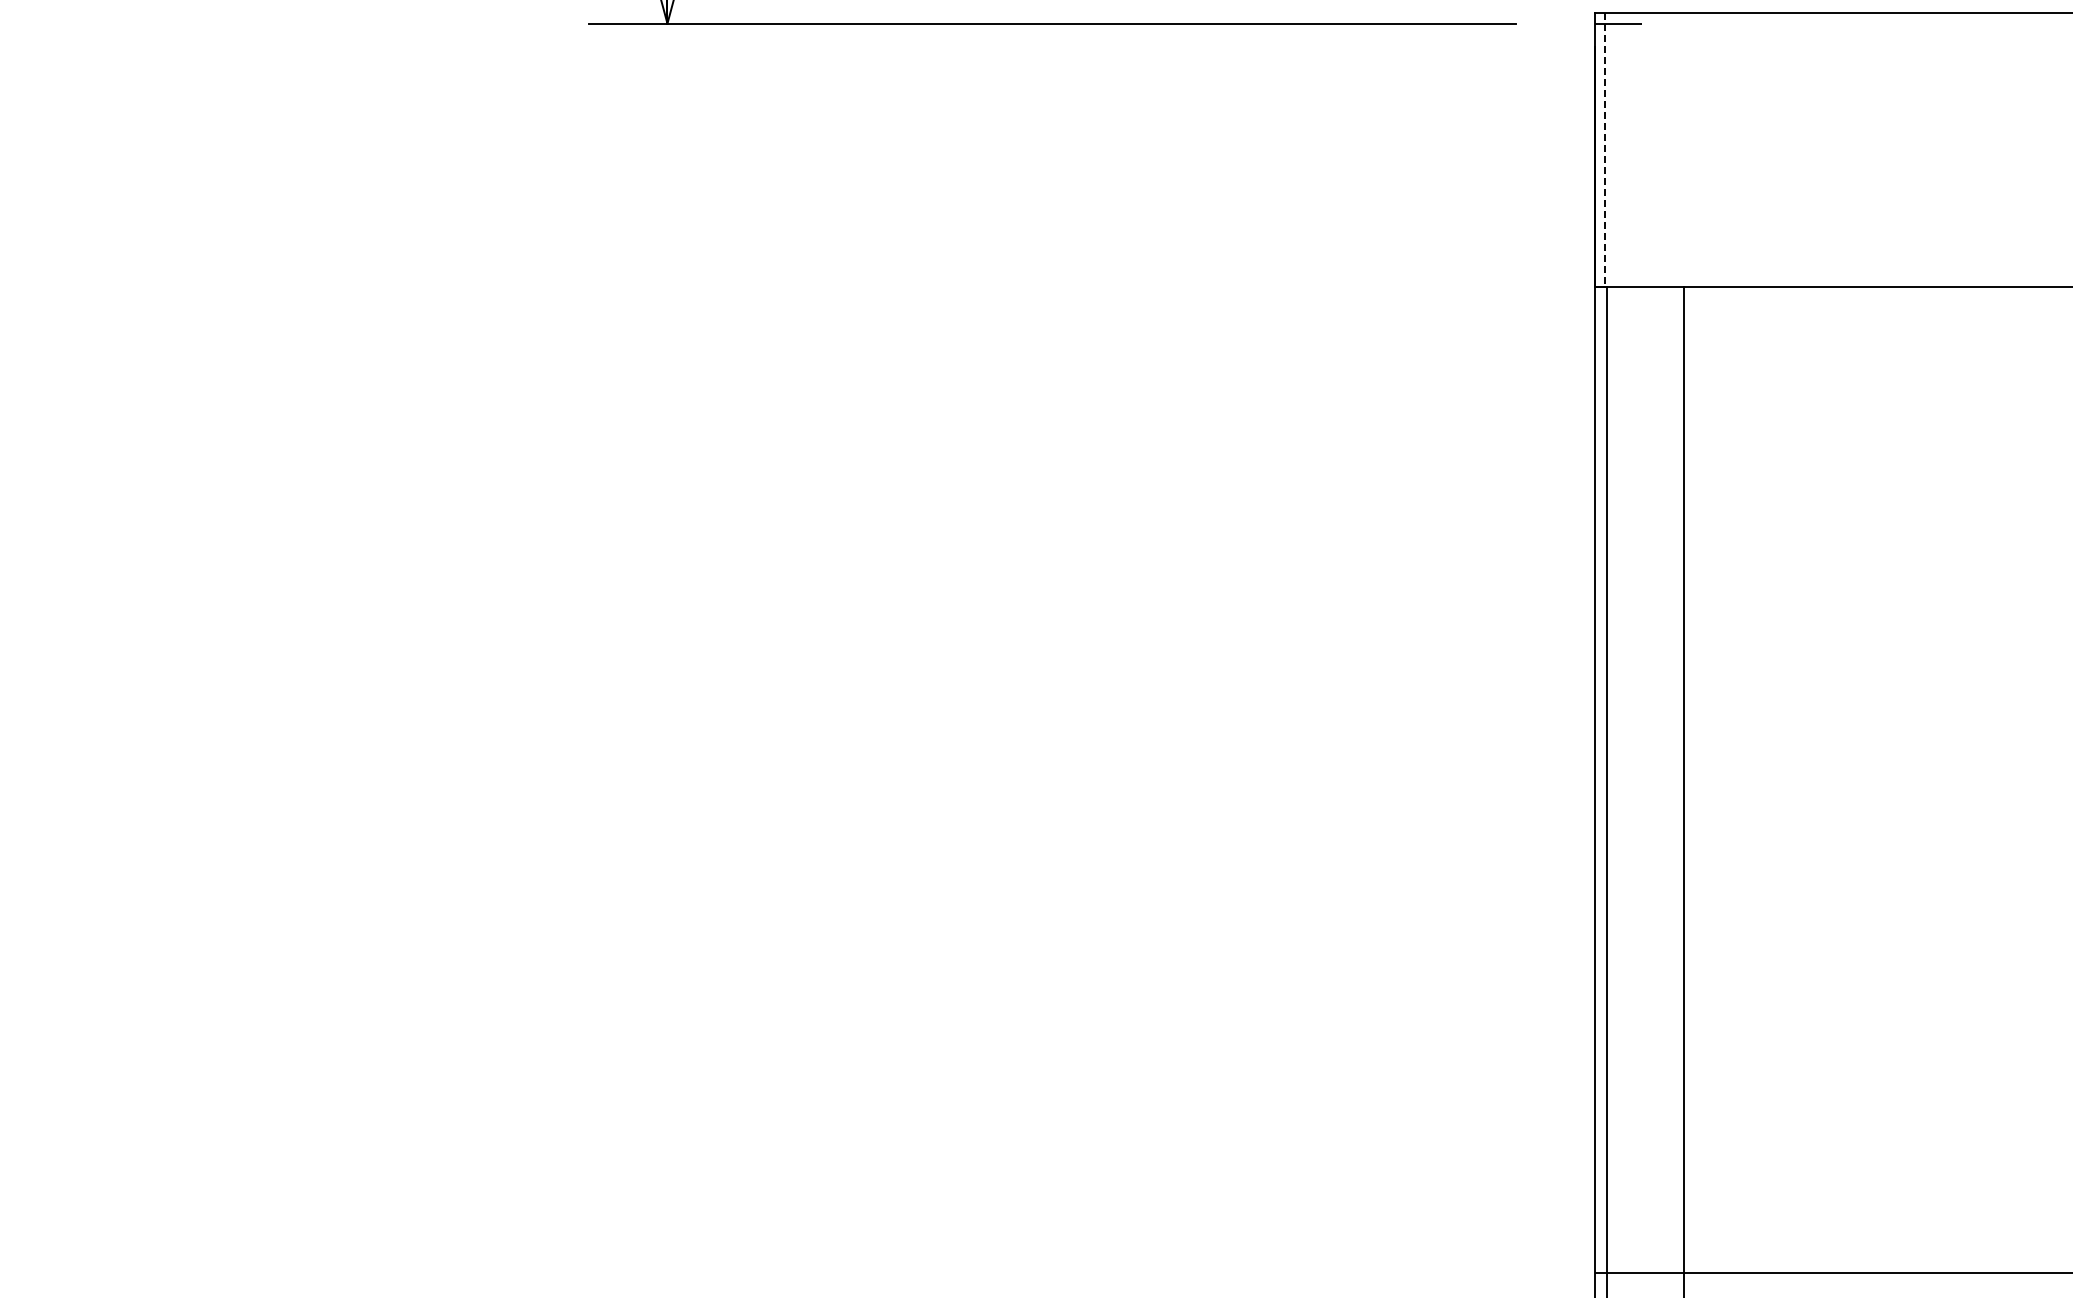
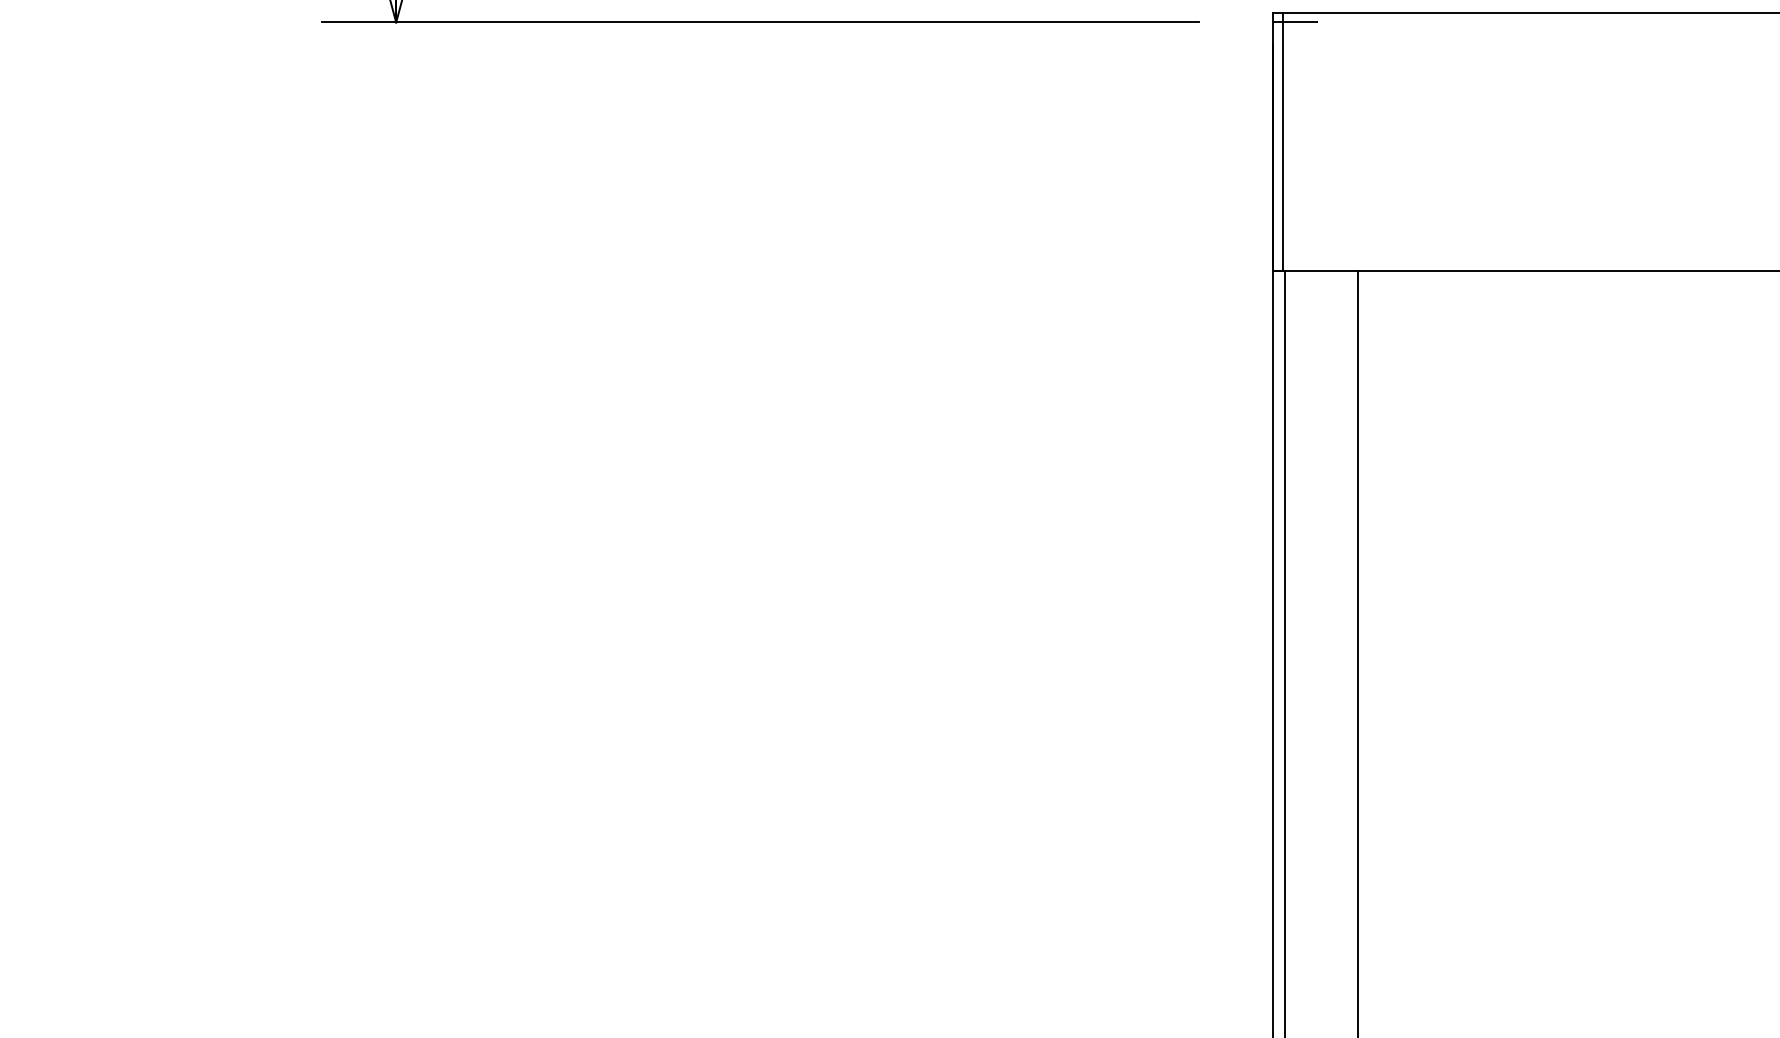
line: (1605, 149) -> (1283, 141), dashed -> solid

